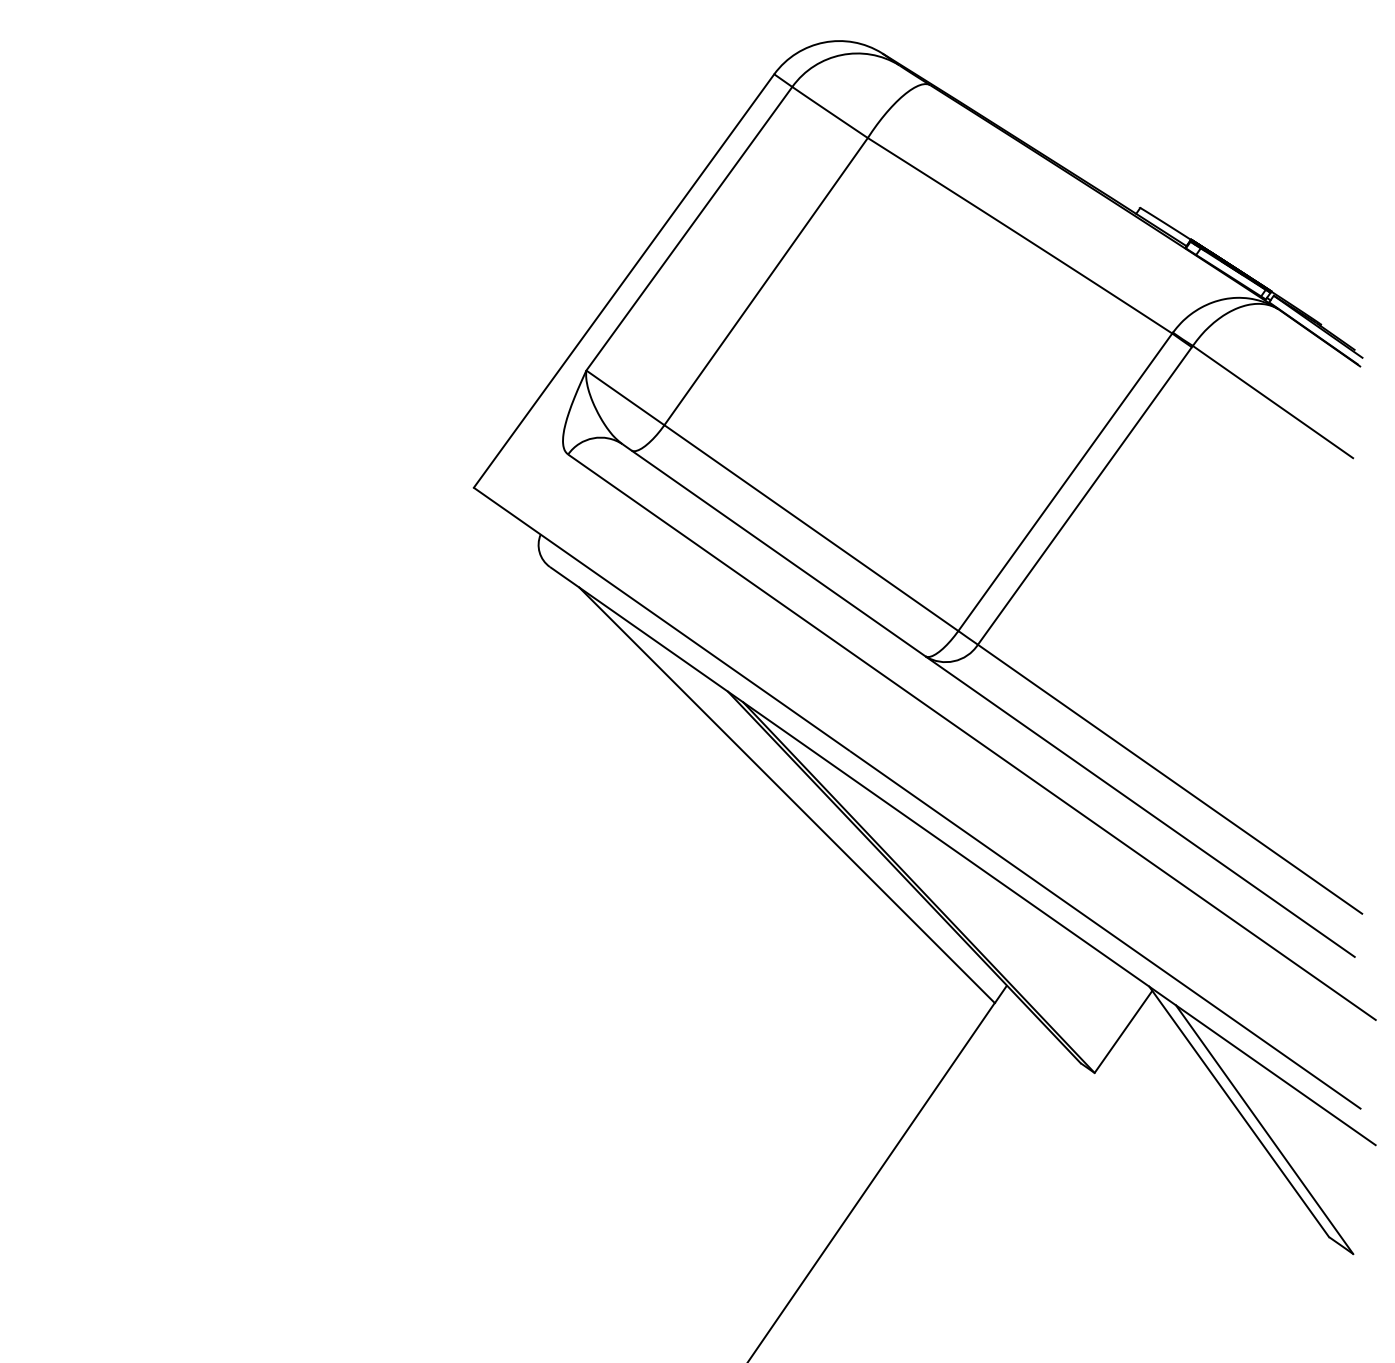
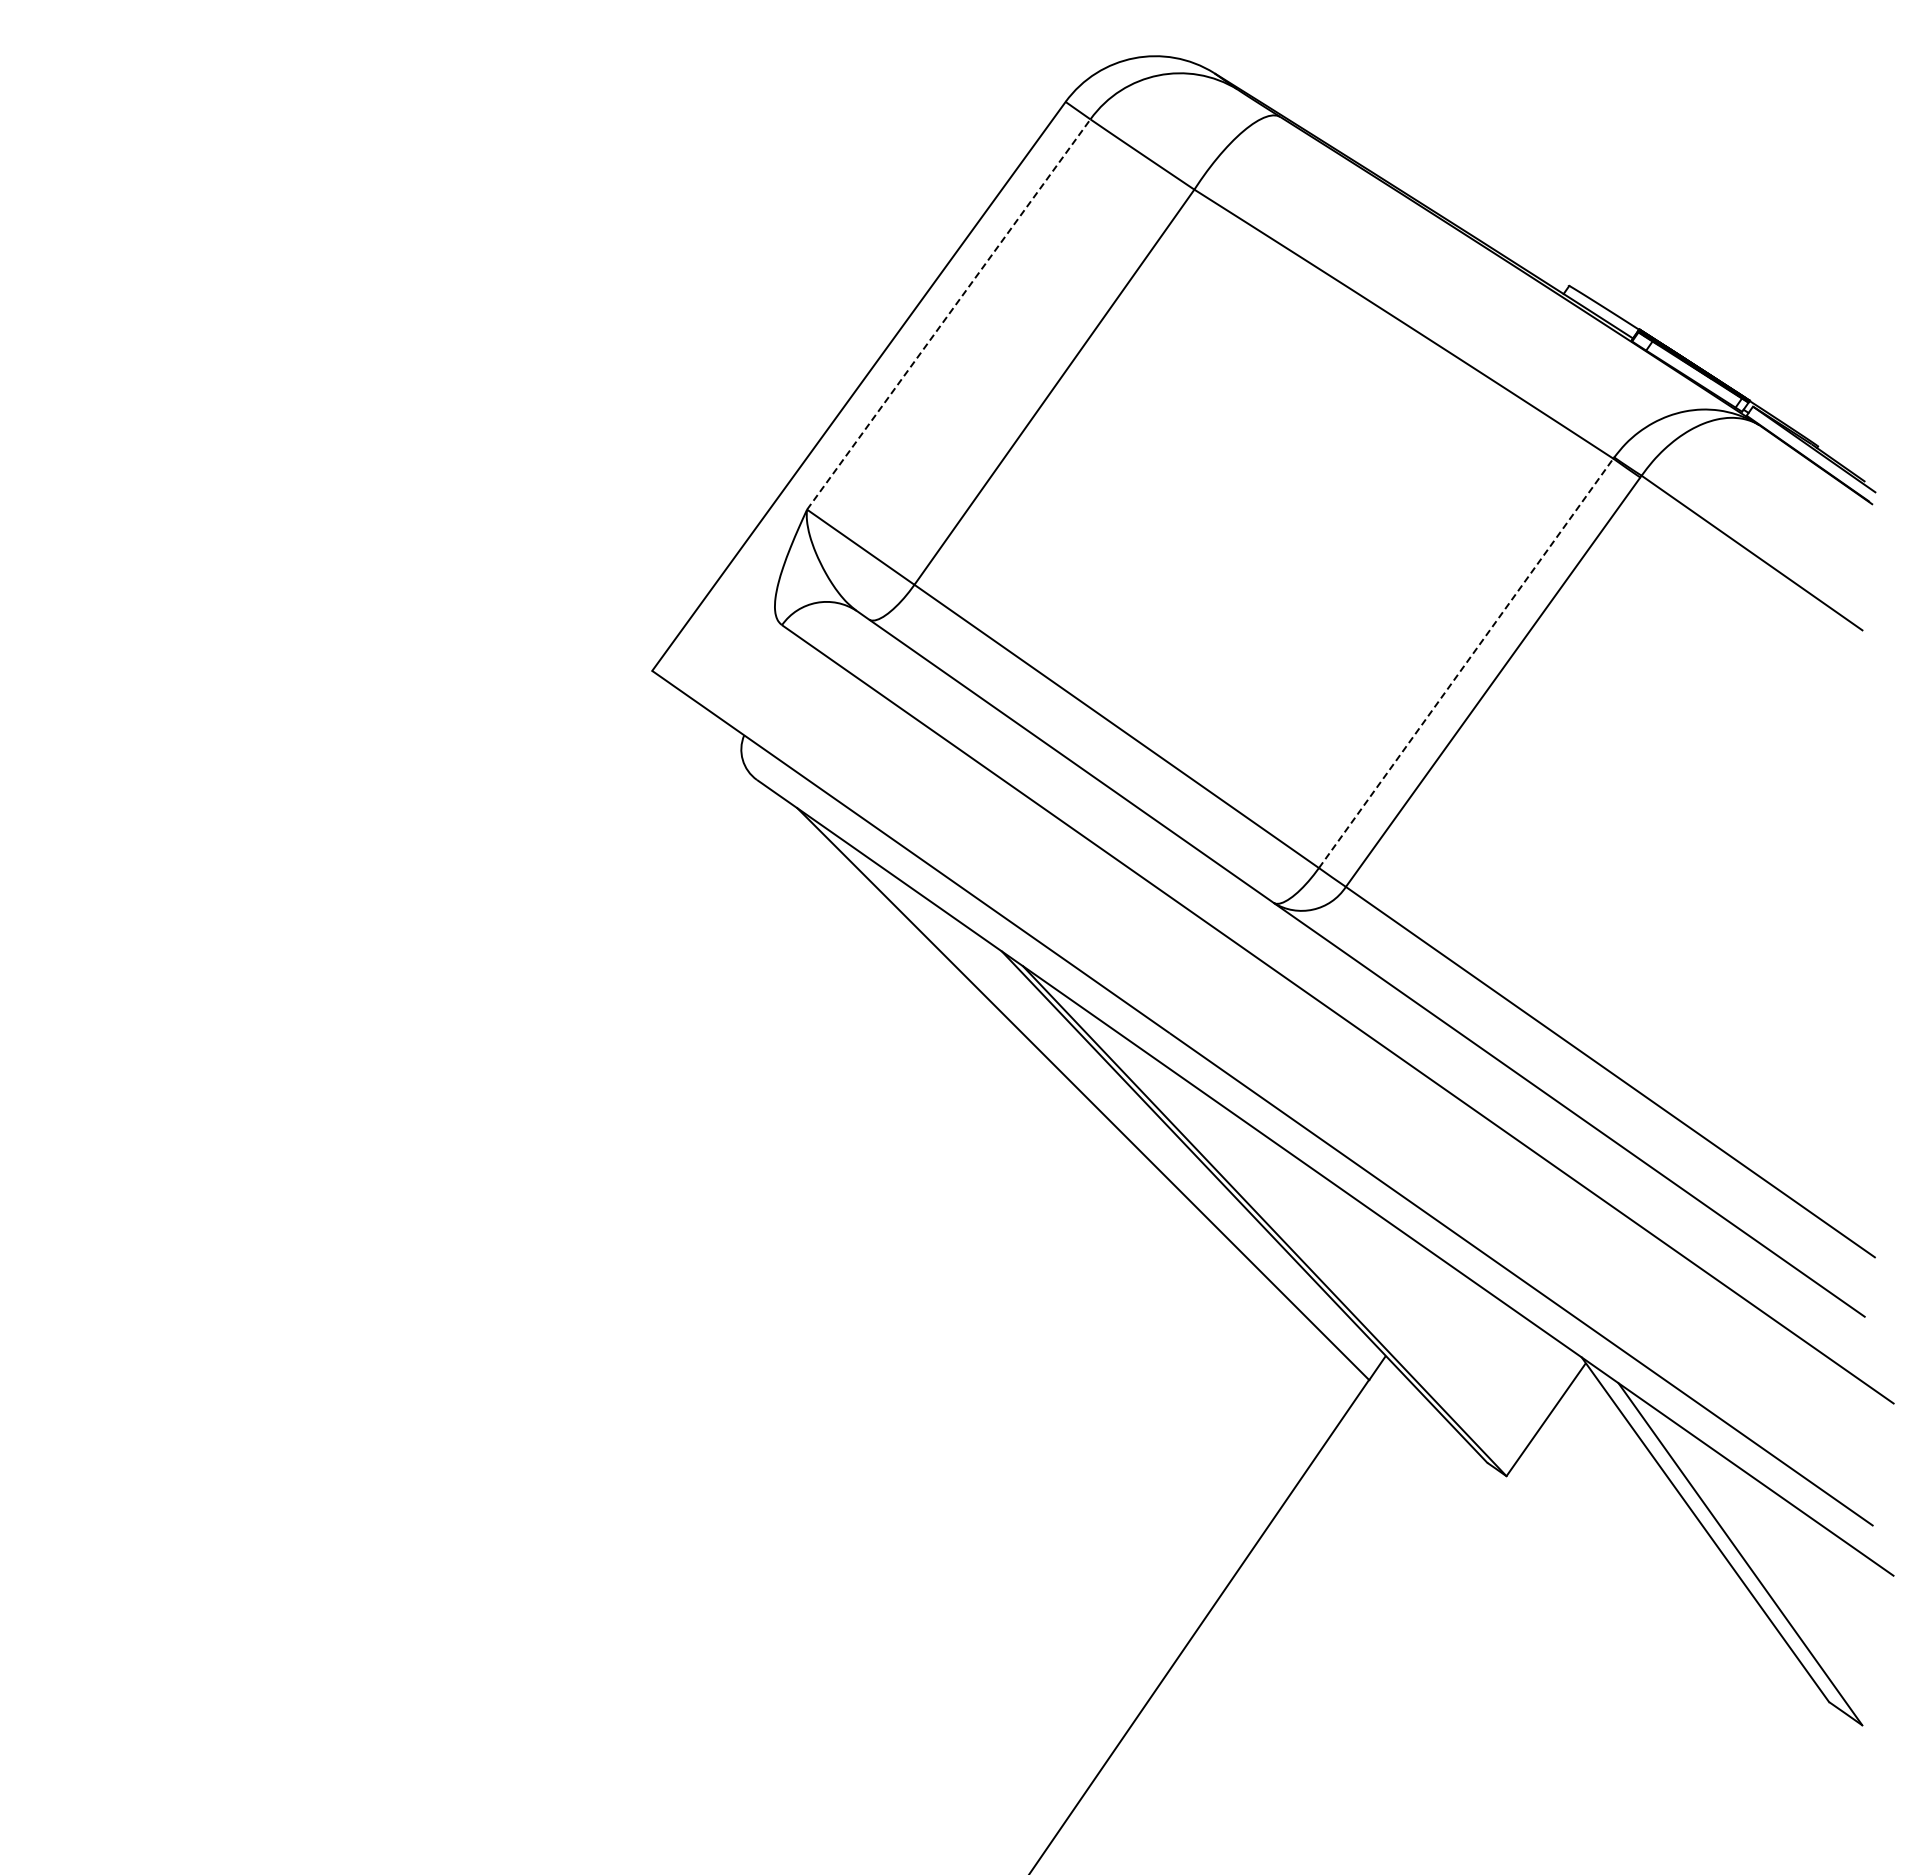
line: (689, 228) -> (949, 314), solid -> dashed
line: (1065, 481) -> (1466, 662), solid -> dashed

